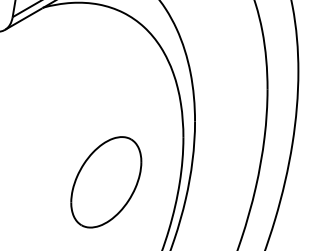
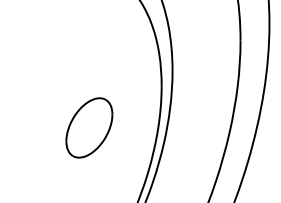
part: (106, 182) -> (89, 128), size x0.7

